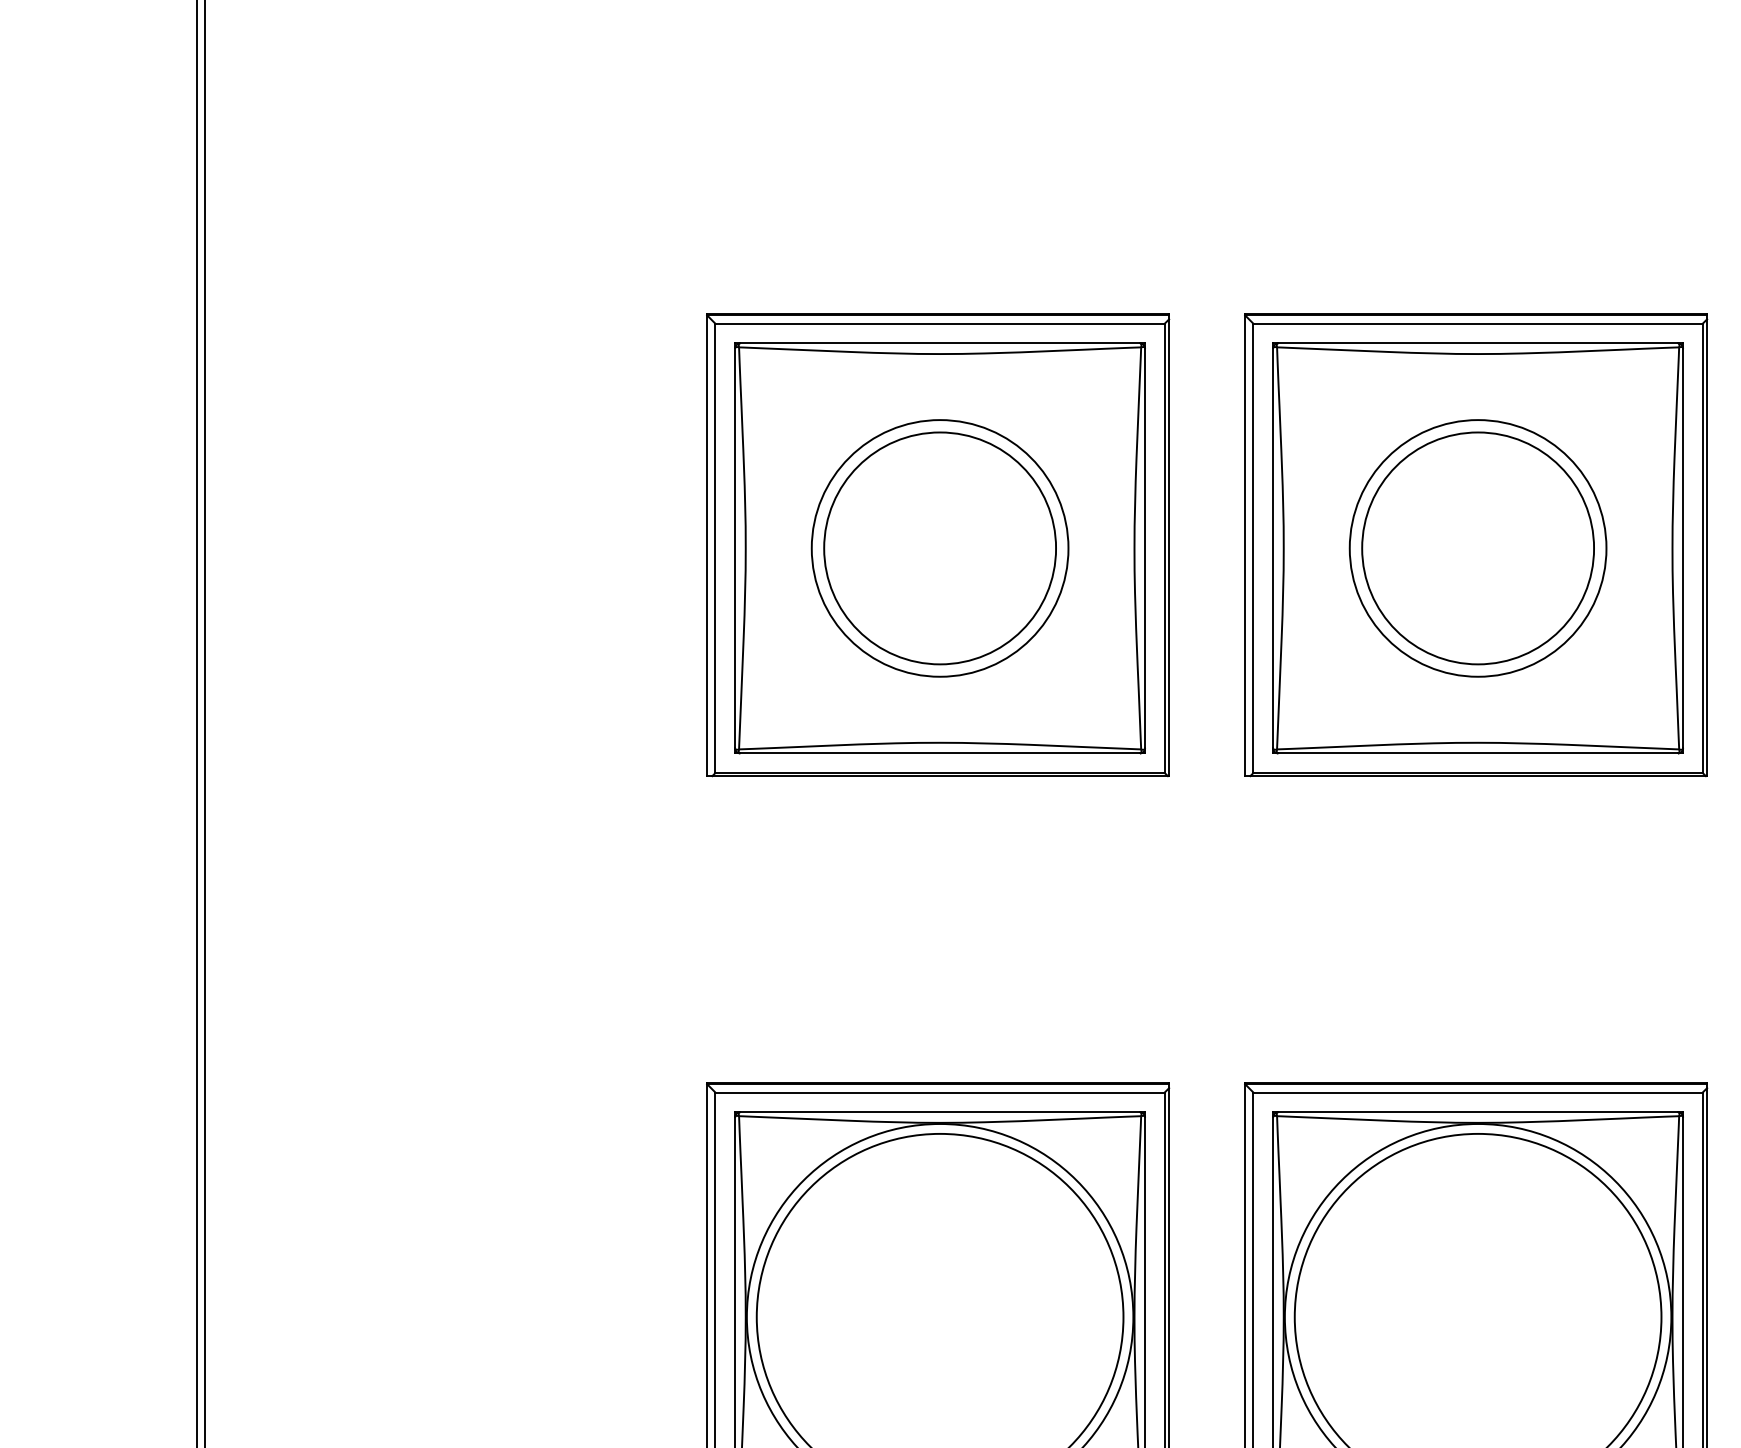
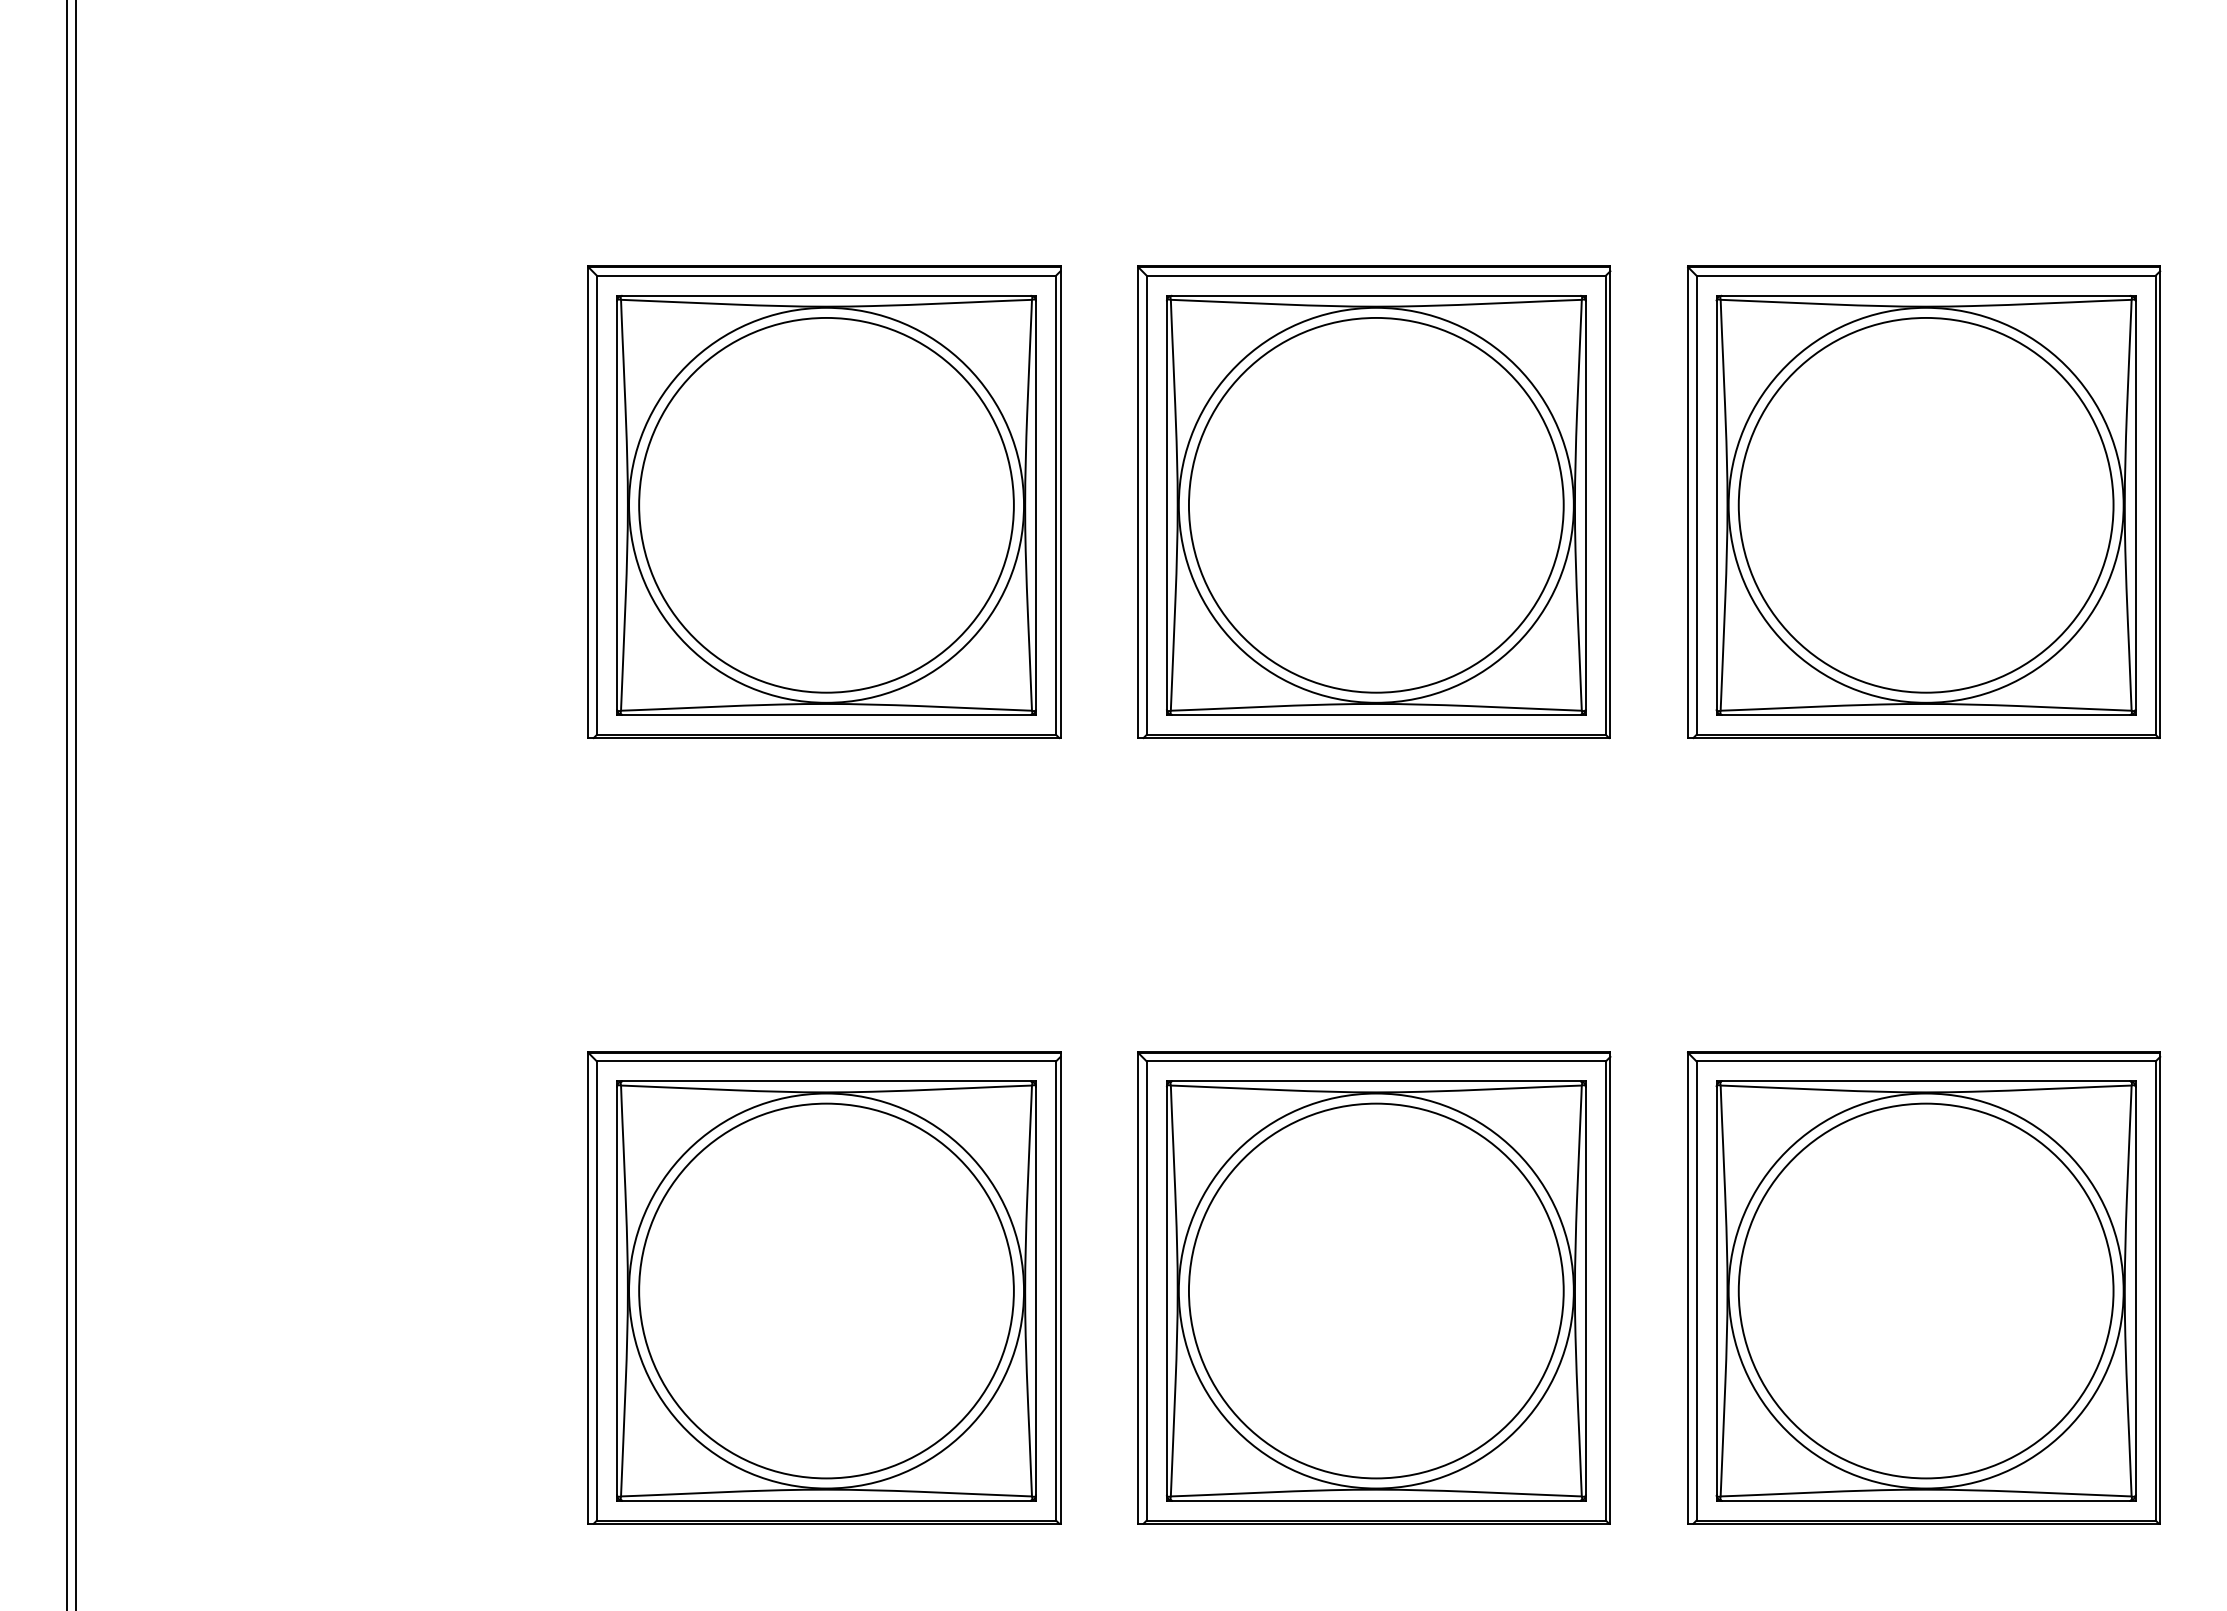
circle: (940, 547) -> (826, 504), size x1.43
circle: (940, 547) -> (826, 504), size x1.67
circle: (1477, 547) -> (1375, 504), size x1.43
circle: (1477, 547) -> (1375, 504), size x1.67

